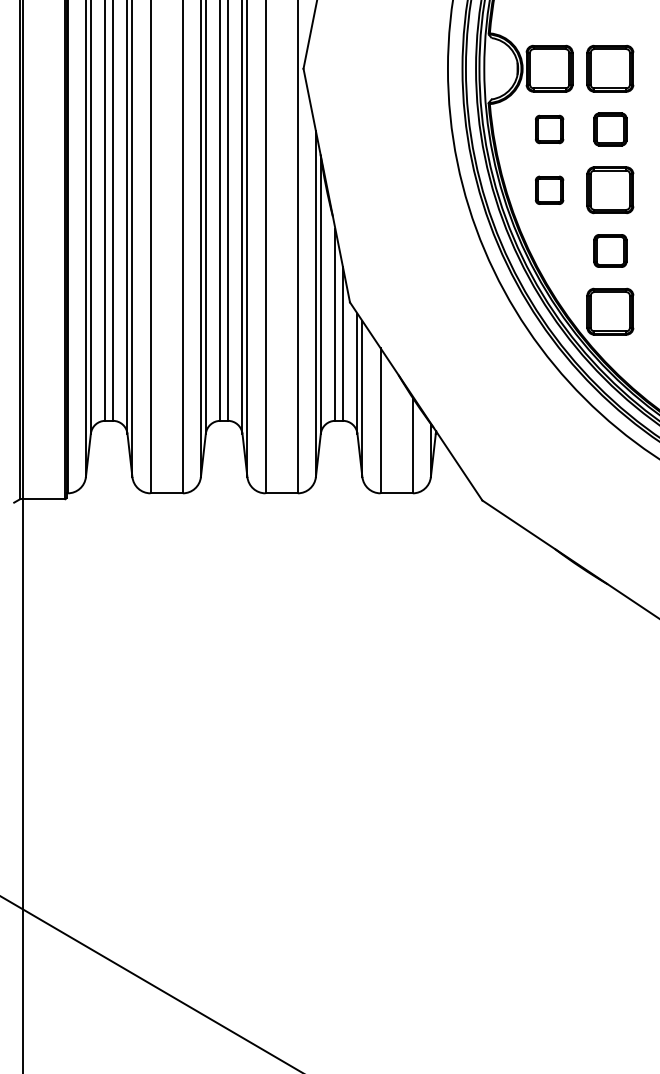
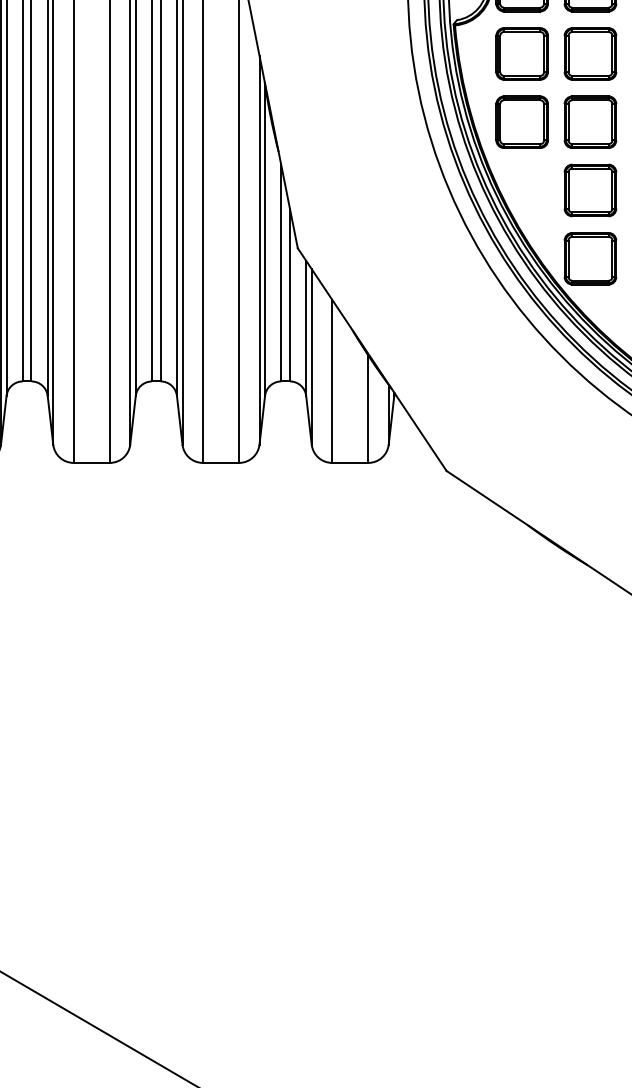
part: (549, 129) -> (522, 53), size x1.67
part: (610, 129) -> (590, 53), size x1.43
part: (549, 190) -> (522, 122), size x1.67
part: (610, 250) -> (590, 189), size x1.43

